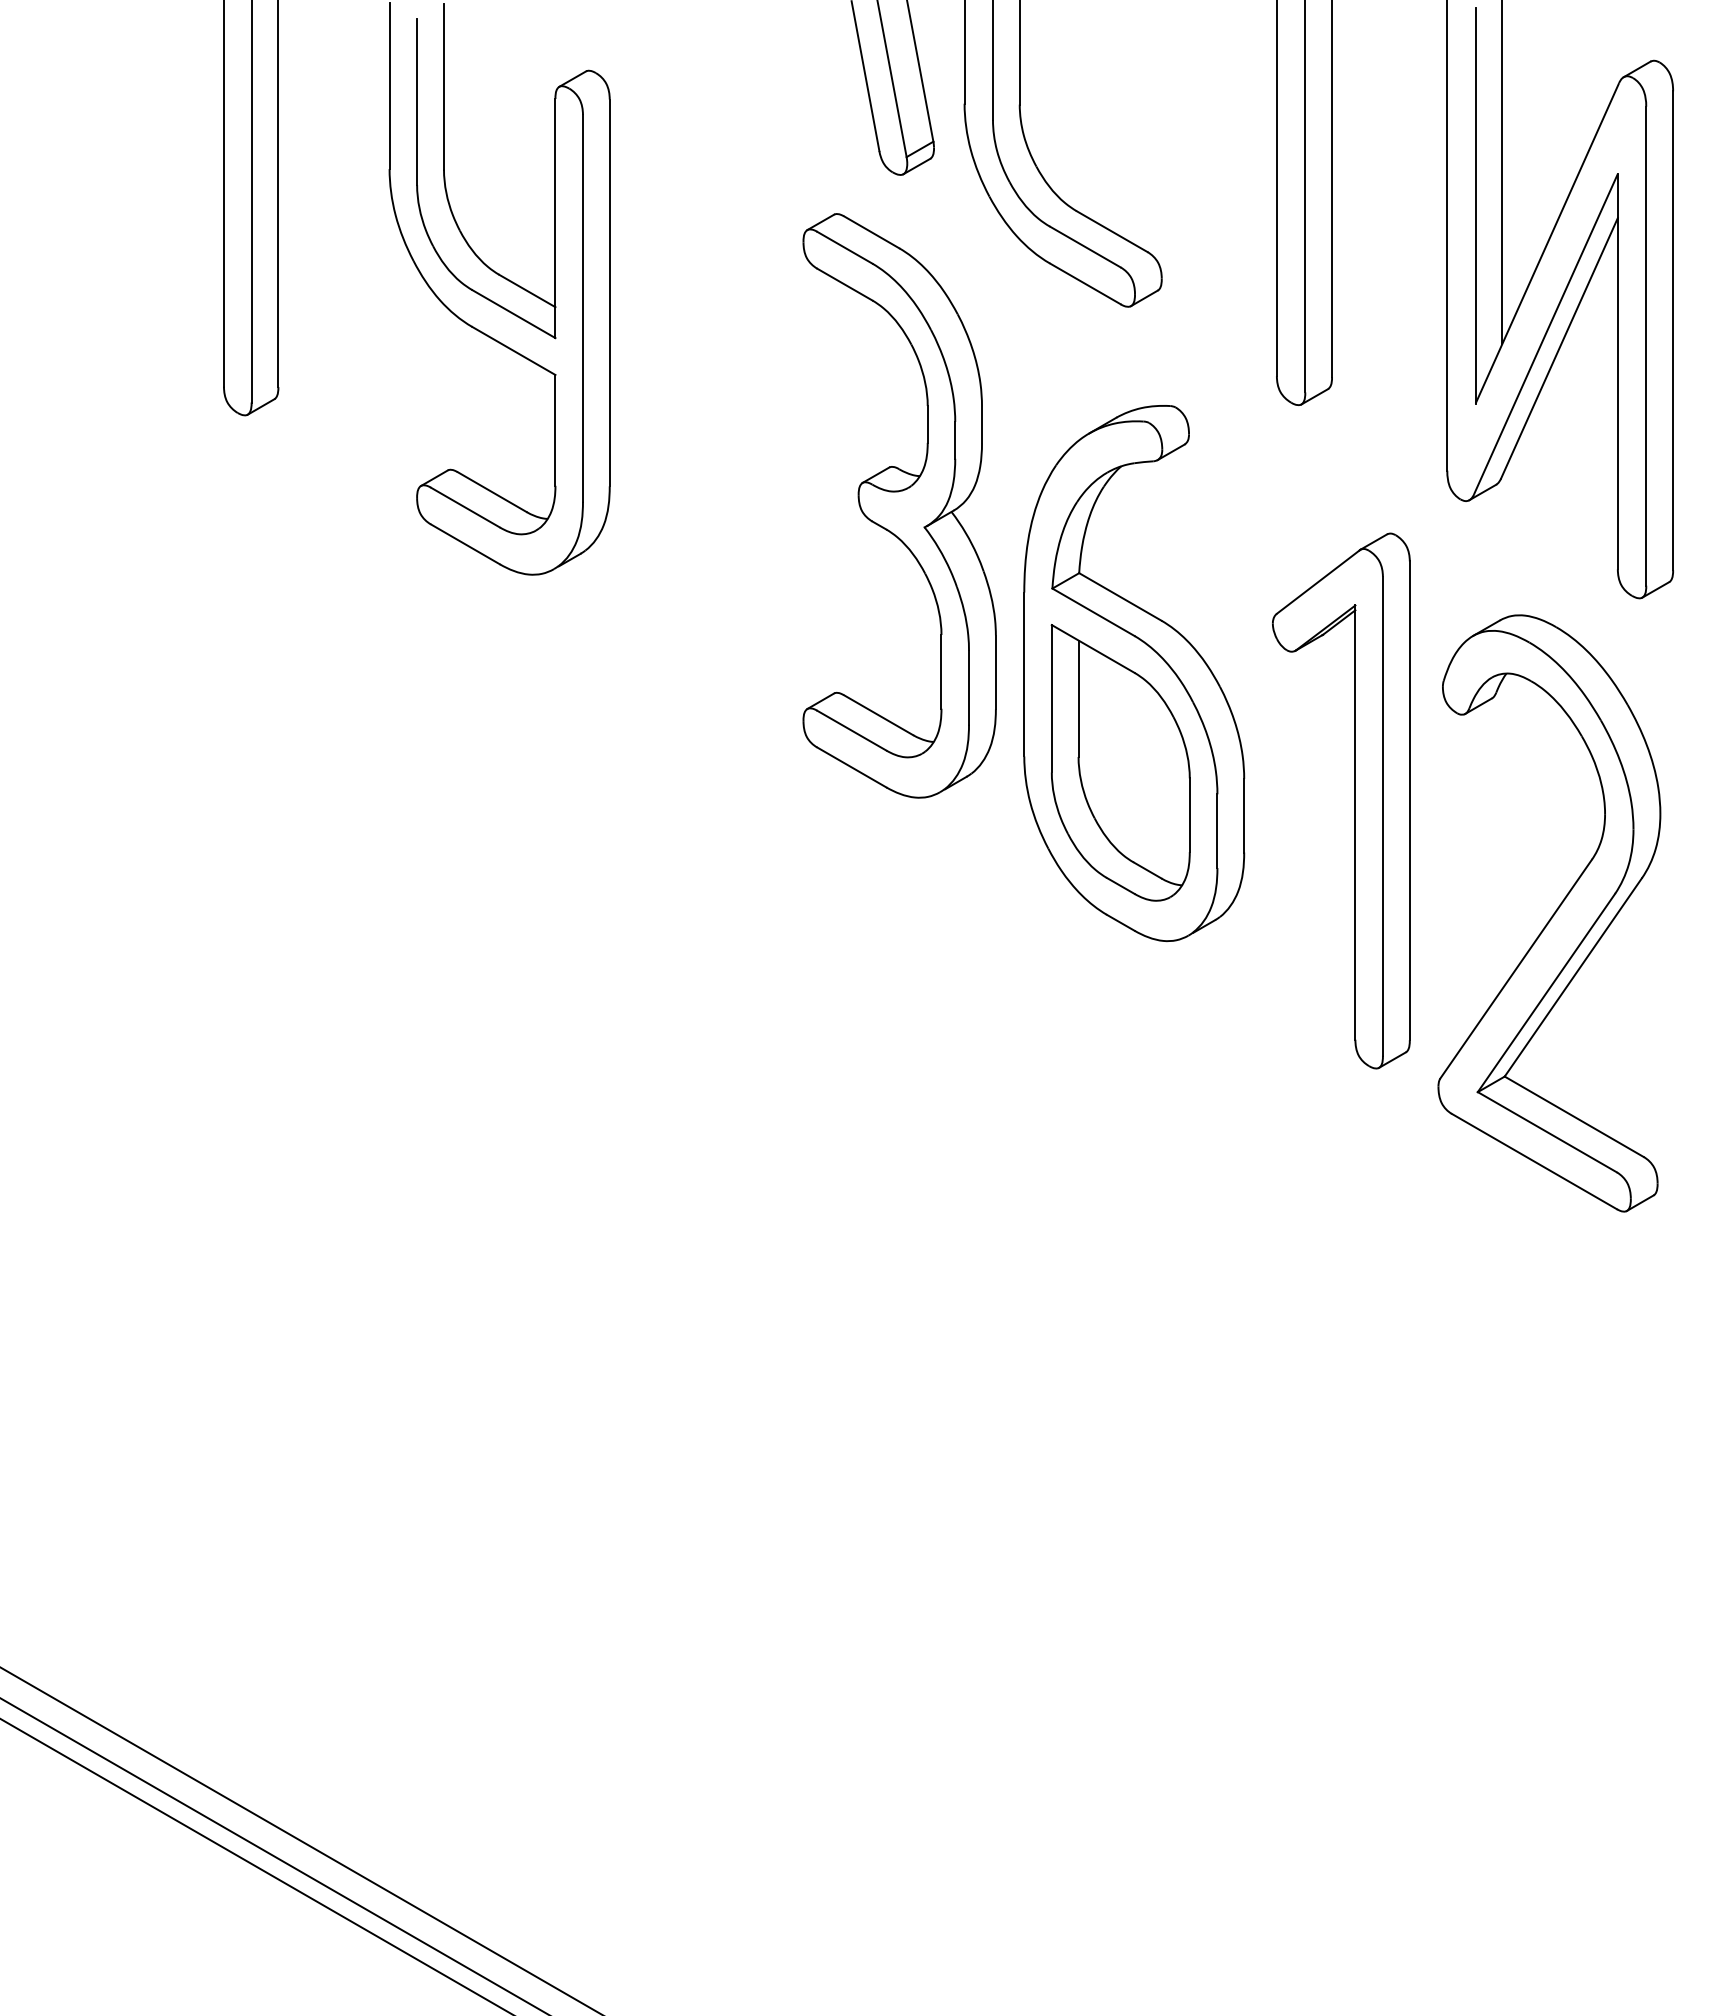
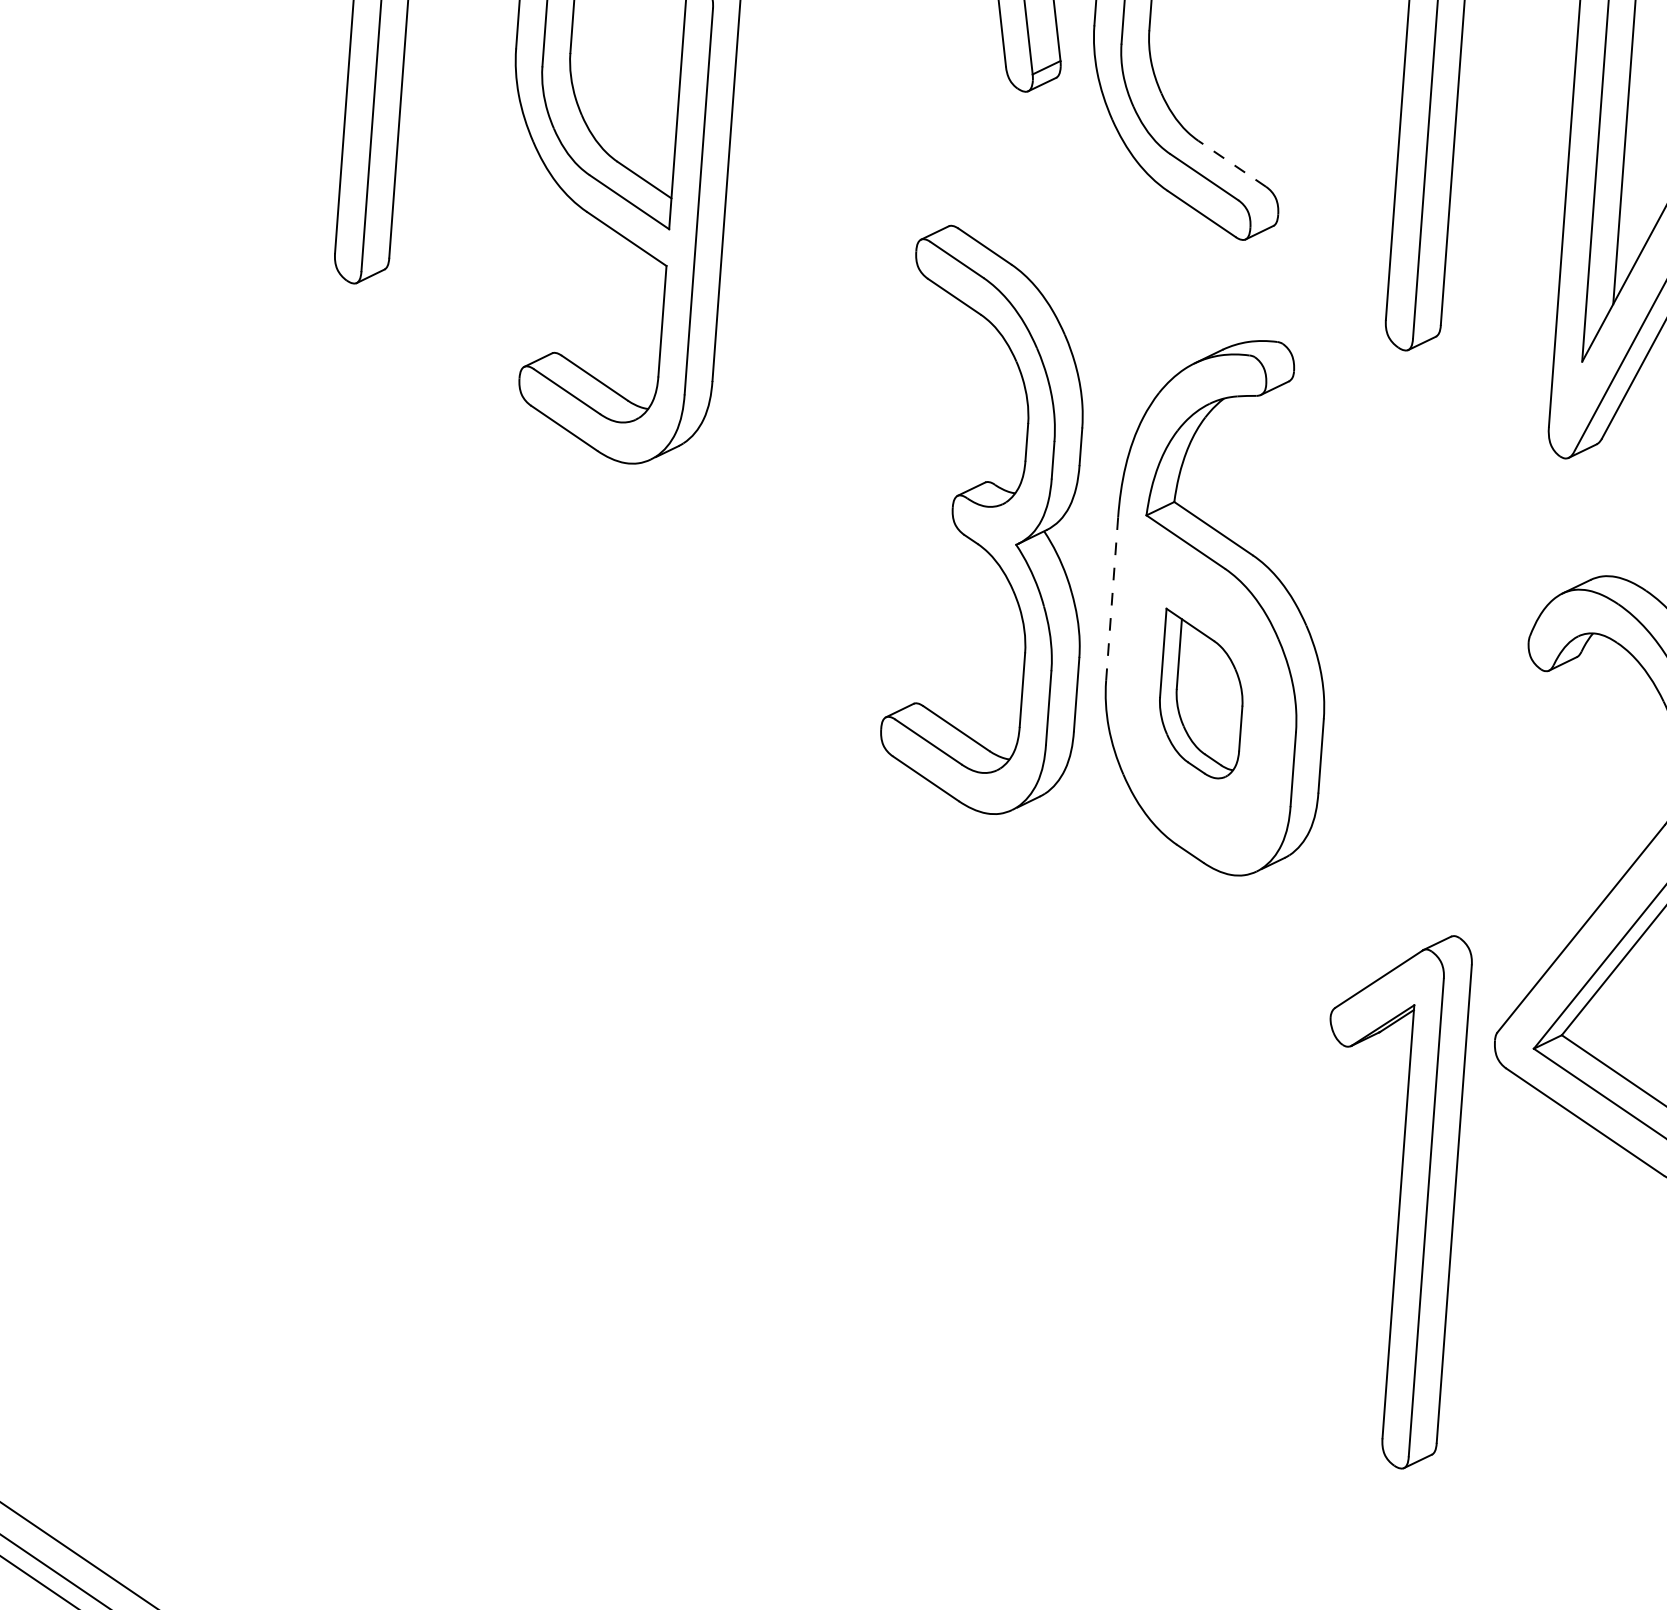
line: (1112, 231) -> (1232, 163), solid -> dashed
part: (899, 505) -> (992, 521), moved
line: (1024, 674) -> (1112, 599), solid -> dashed
part: (1120, 762) -> (1201, 693), size x0.6
part: (1354, 800) -> (1399, 1199), moved

